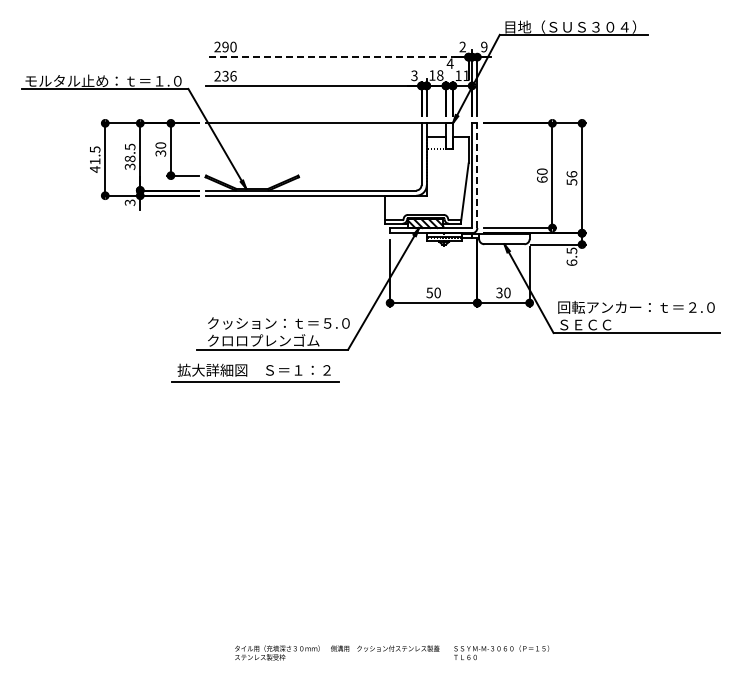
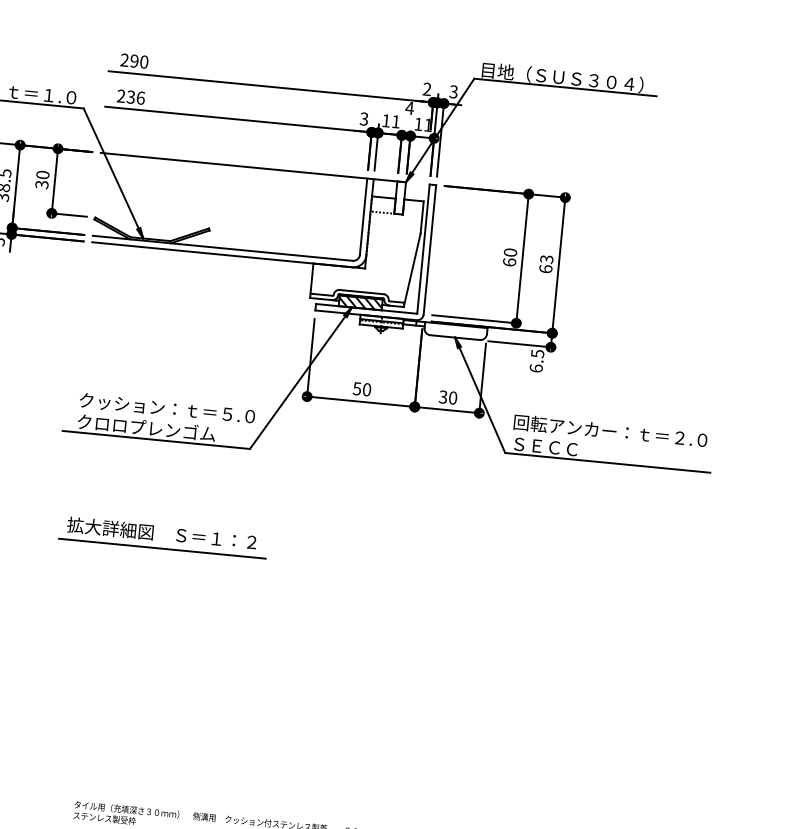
text: (484, 47) -> (453, 92), 9 -> 3
line: (337, 57) -> (271, 87), dashed -> solid
text: (440, 75) -> (396, 121), 18 -> 11
line: (477, 175) -> (430, 249), dashed -> solid
text: (571, 178) -> (545, 264), 56 -> 63
part: (247, 372) -> (153, 535), moved

